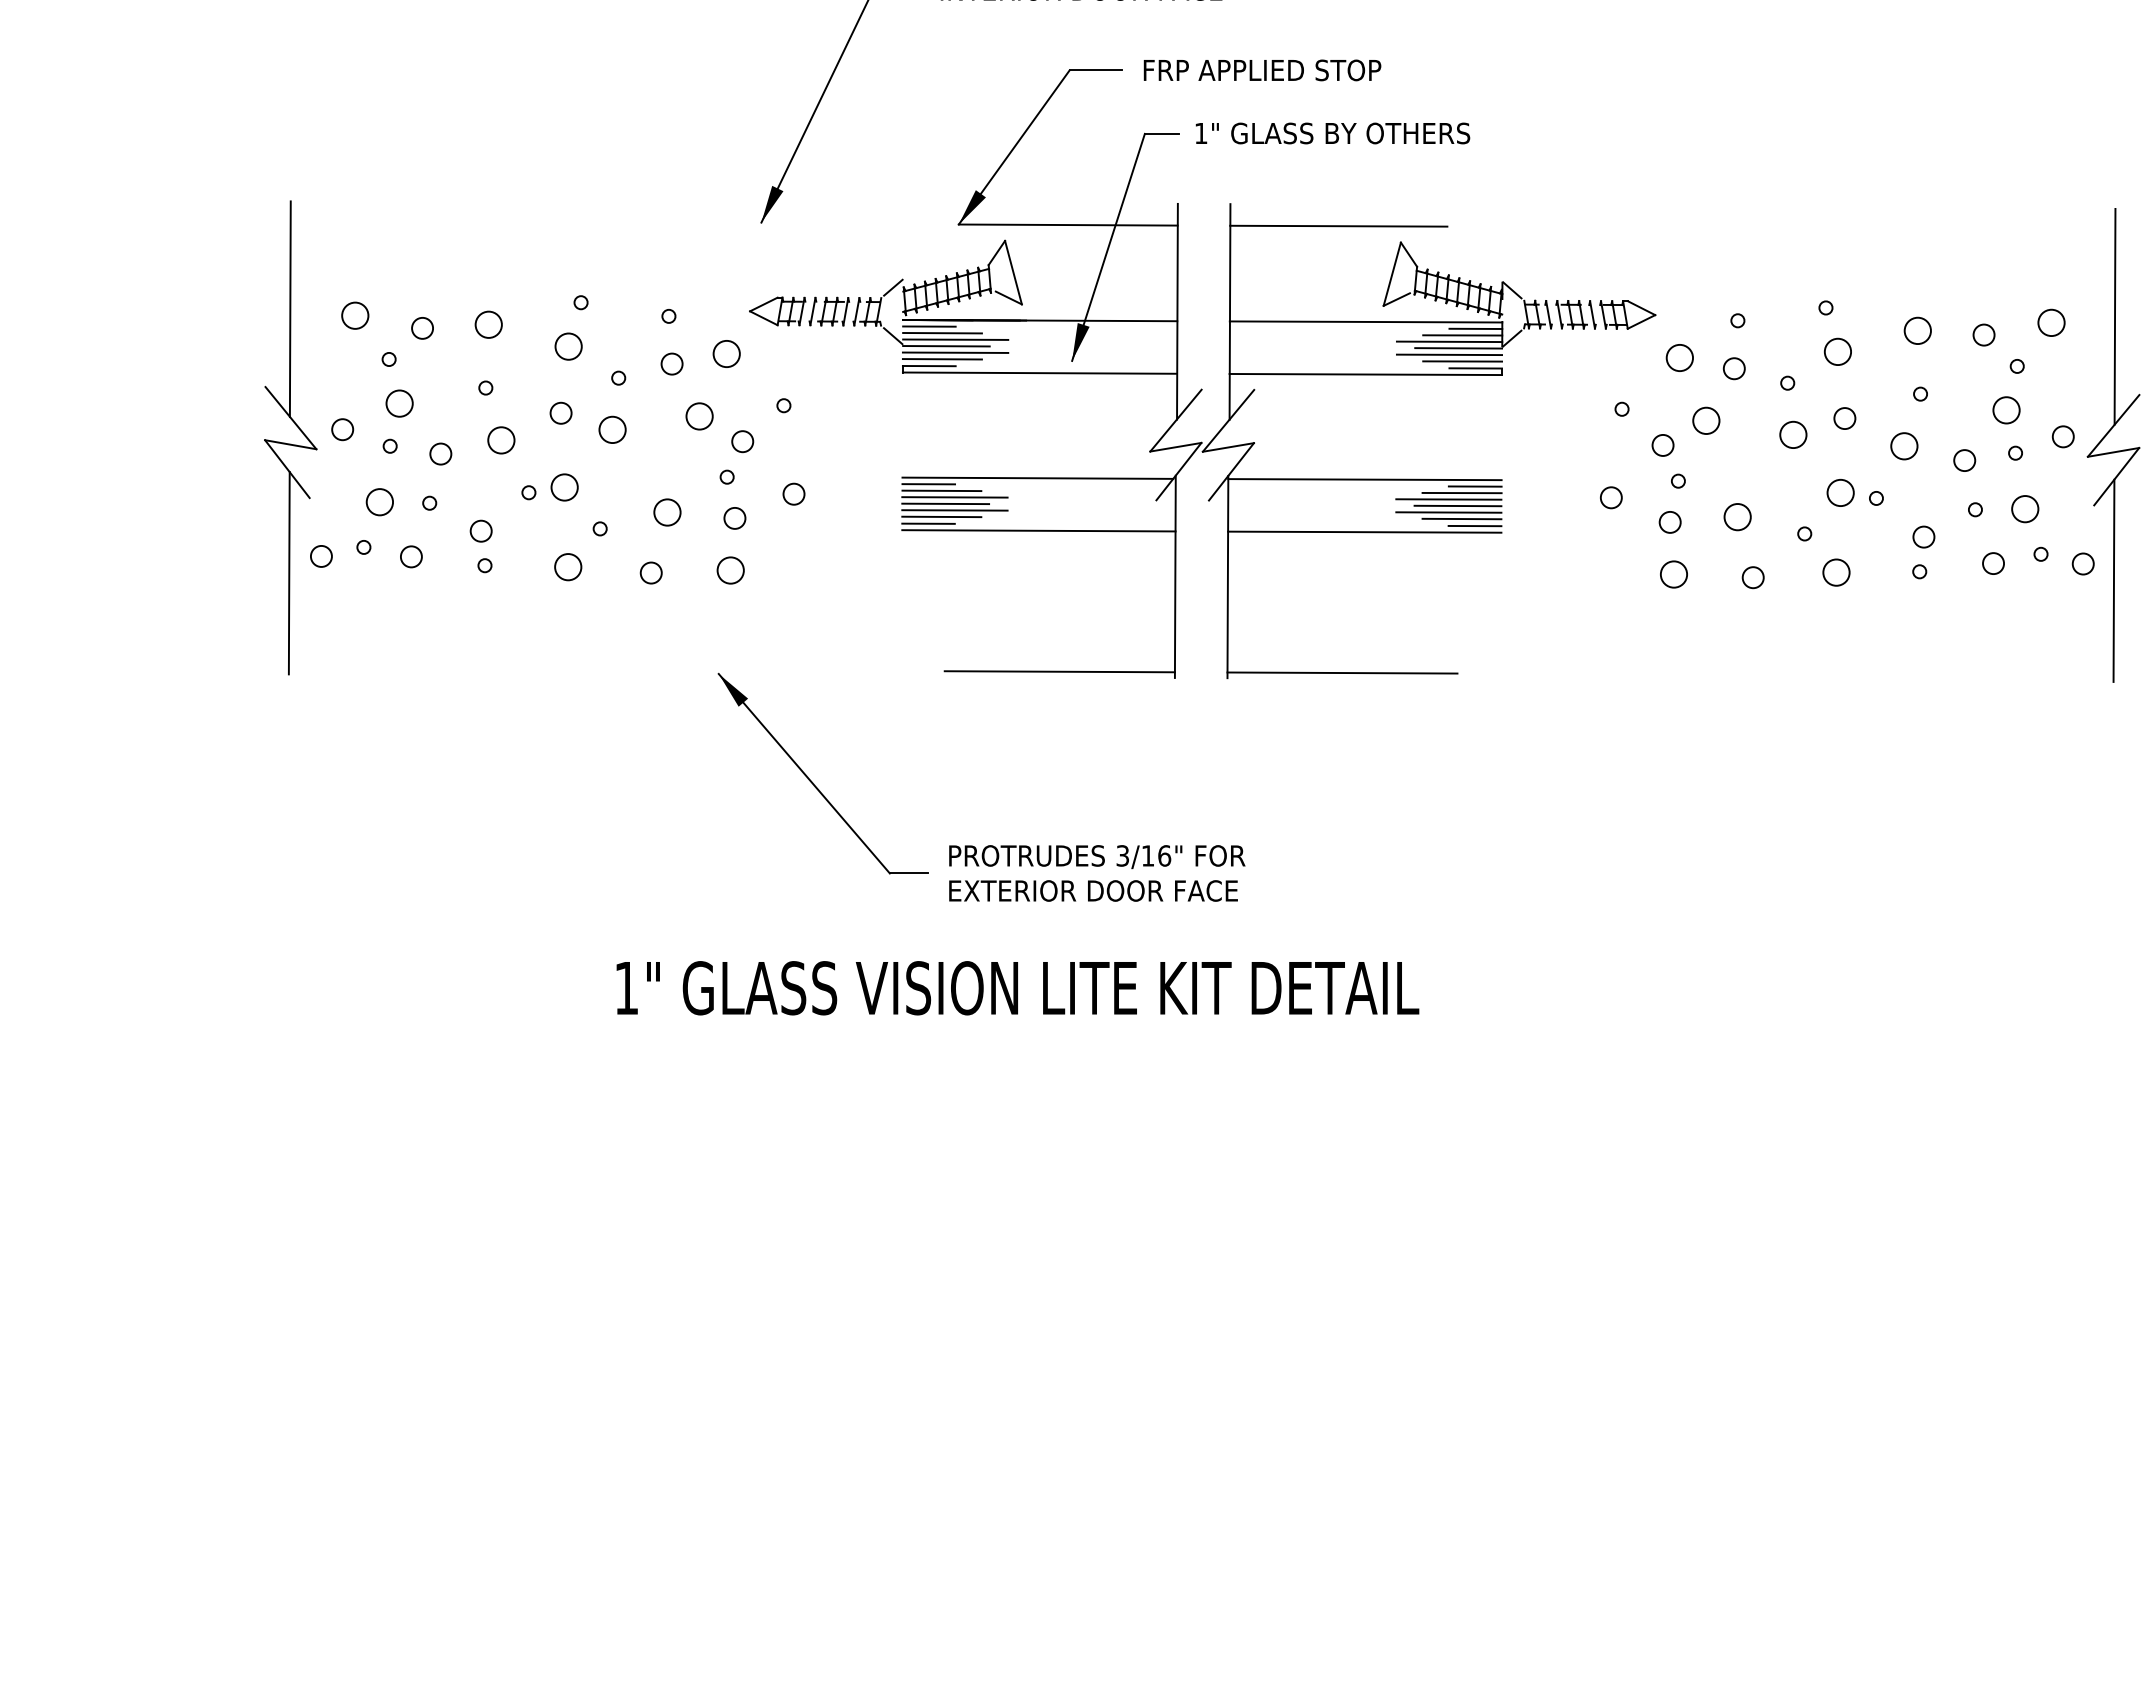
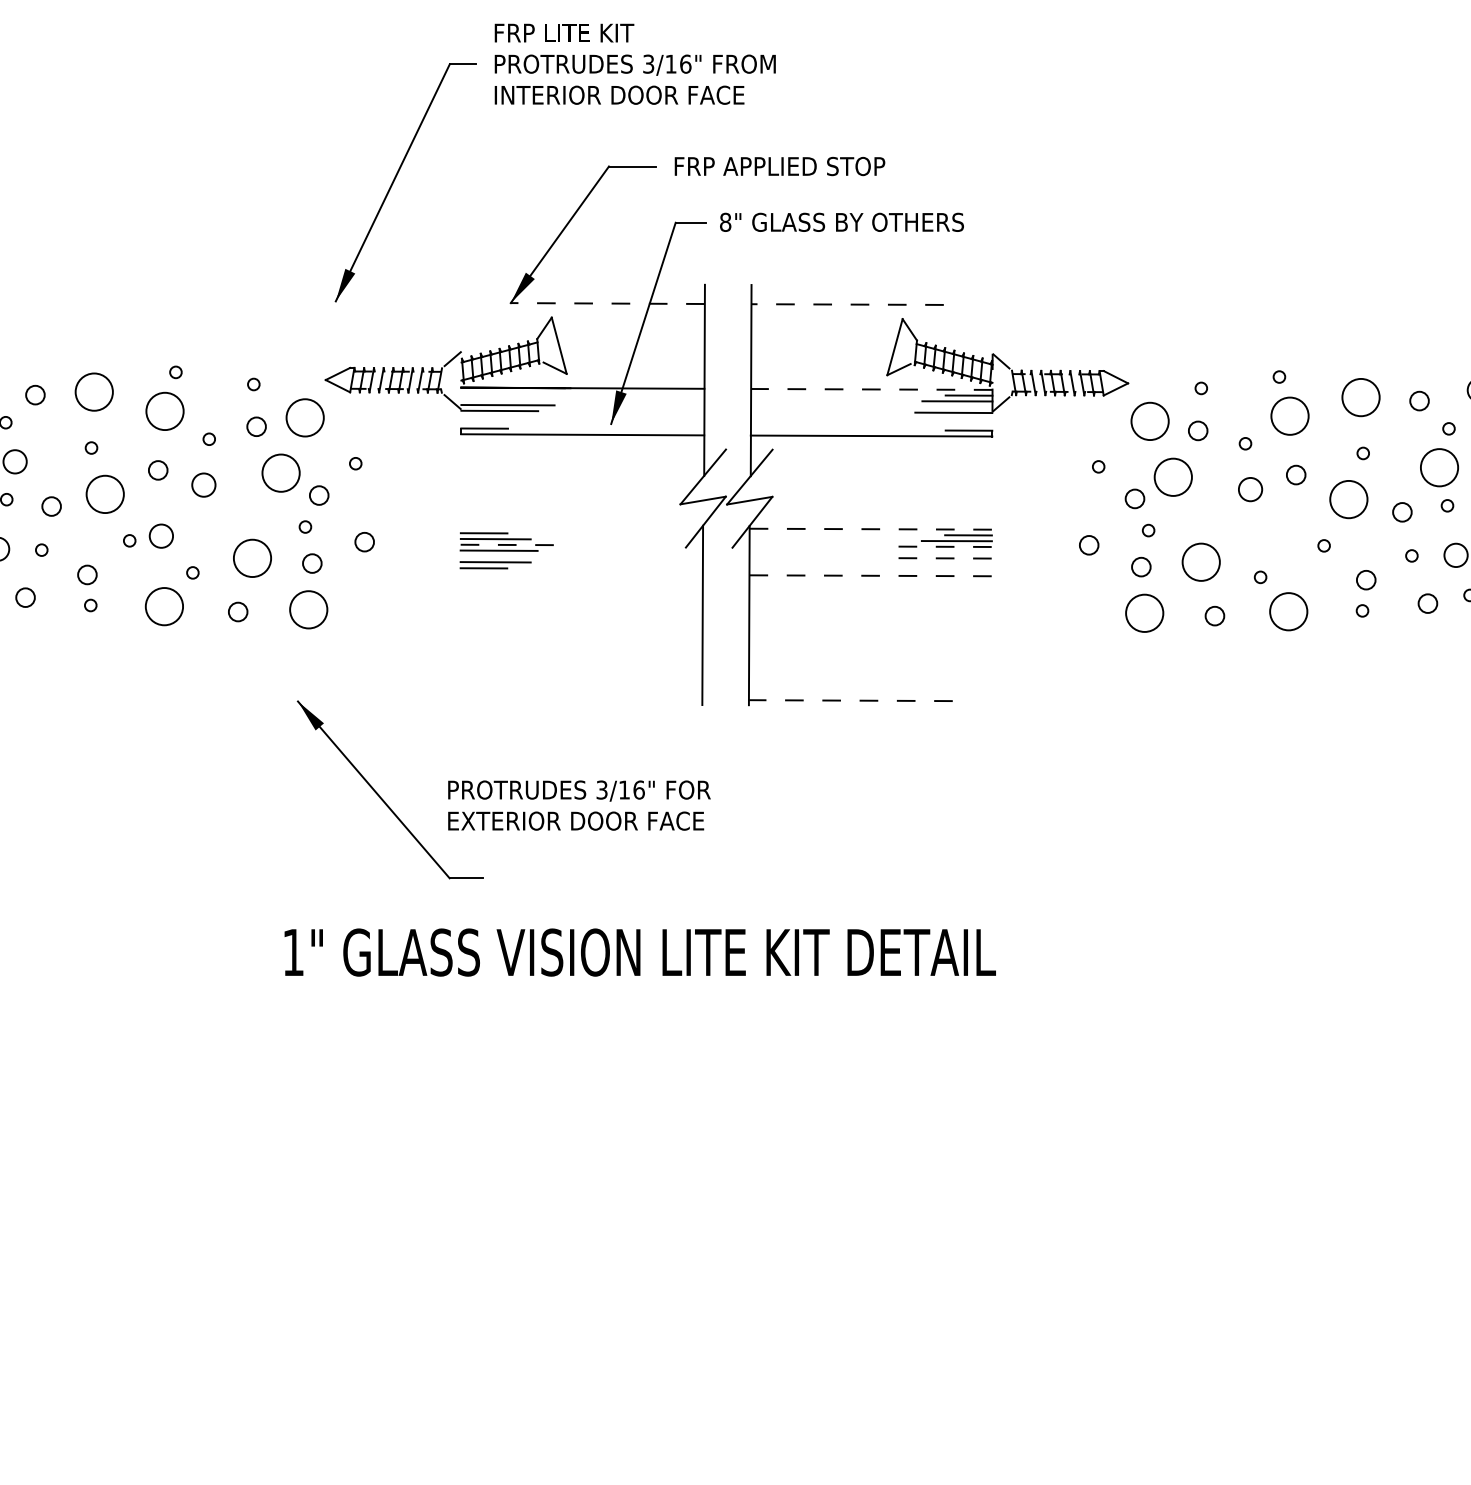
text: (1200, 133) -> (725, 222), 1" -> 8"
line: (1067, 225) -> (607, 303), solid -> dashed
line: (1338, 226) -> (847, 304), solid -> dashed
line: (1365, 321) -> (871, 389), solid -> dashed
circle: (488, 324) -> (93, 391), size x1.6
line: (929, 326) -> (484, 393), removed
circle: (1917, 330) -> (1360, 397), size x1.6
line: (942, 333) -> (496, 399), removed
line: (1449, 341) -> (945, 406), removed
circle: (568, 346) -> (164, 411), size x1.6
circle: (1837, 351) -> (1289, 415), size x1.6
line: (955, 352) -> (507, 416), removed
circle: (726, 353) -> (304, 417), size x1.6
line: (1449, 354) -> (945, 418), removed
circle: (1679, 357) -> (1149, 420), size x1.6
line: (941, 359) -> (495, 422), removed
line: (1462, 361) -> (957, 424), removed
circle: (2006, 410) -> (1439, 467), size x1.6
circle: (699, 416) -> (280, 473), size x1.6
circle: (1706, 420) -> (1173, 476), size x1.6
circle: (501, 440) -> (105, 494), size x1.6
circle: (1904, 446) -> (1349, 499), size x1.6
line: (1037, 477) -> (580, 527), removed
line: (1364, 479) -> (870, 529), solid -> dashed
circle: (1840, 492) -> (1292, 540), removed
line: (954, 497) -> (506, 545), solid -> dashed
line: (1448, 499) -> (944, 546), solid -> dashed
line: (1457, 505) -> (952, 552), removed
line: (954, 510) -> (506, 556), removed
circle: (667, 512) -> (252, 558), size x1.6
line: (1448, 512) -> (944, 558), solid -> dashed
circle: (1737, 517) -> (1201, 562), size x1.6
line: (1461, 518) -> (956, 563), removed
line: (1474, 525) -> (967, 569), removed
line: (1038, 530) -> (581, 574), removed
line: (1364, 532) -> (870, 576), solid -> dashed
circle: (568, 567) -> (164, 607), size x1.6
circle: (730, 570) -> (308, 609), size x1.6
circle: (1836, 572) -> (1288, 611), size x1.6
circle: (1673, 574) -> (1144, 613), size x1.6
line: (1059, 671) -> (600, 699), removed
line: (1342, 673) -> (850, 701), solid -> dashed
text: (1097, 873) -> (579, 805), moved
text: (1017, 988) -> (639, 952), moved

